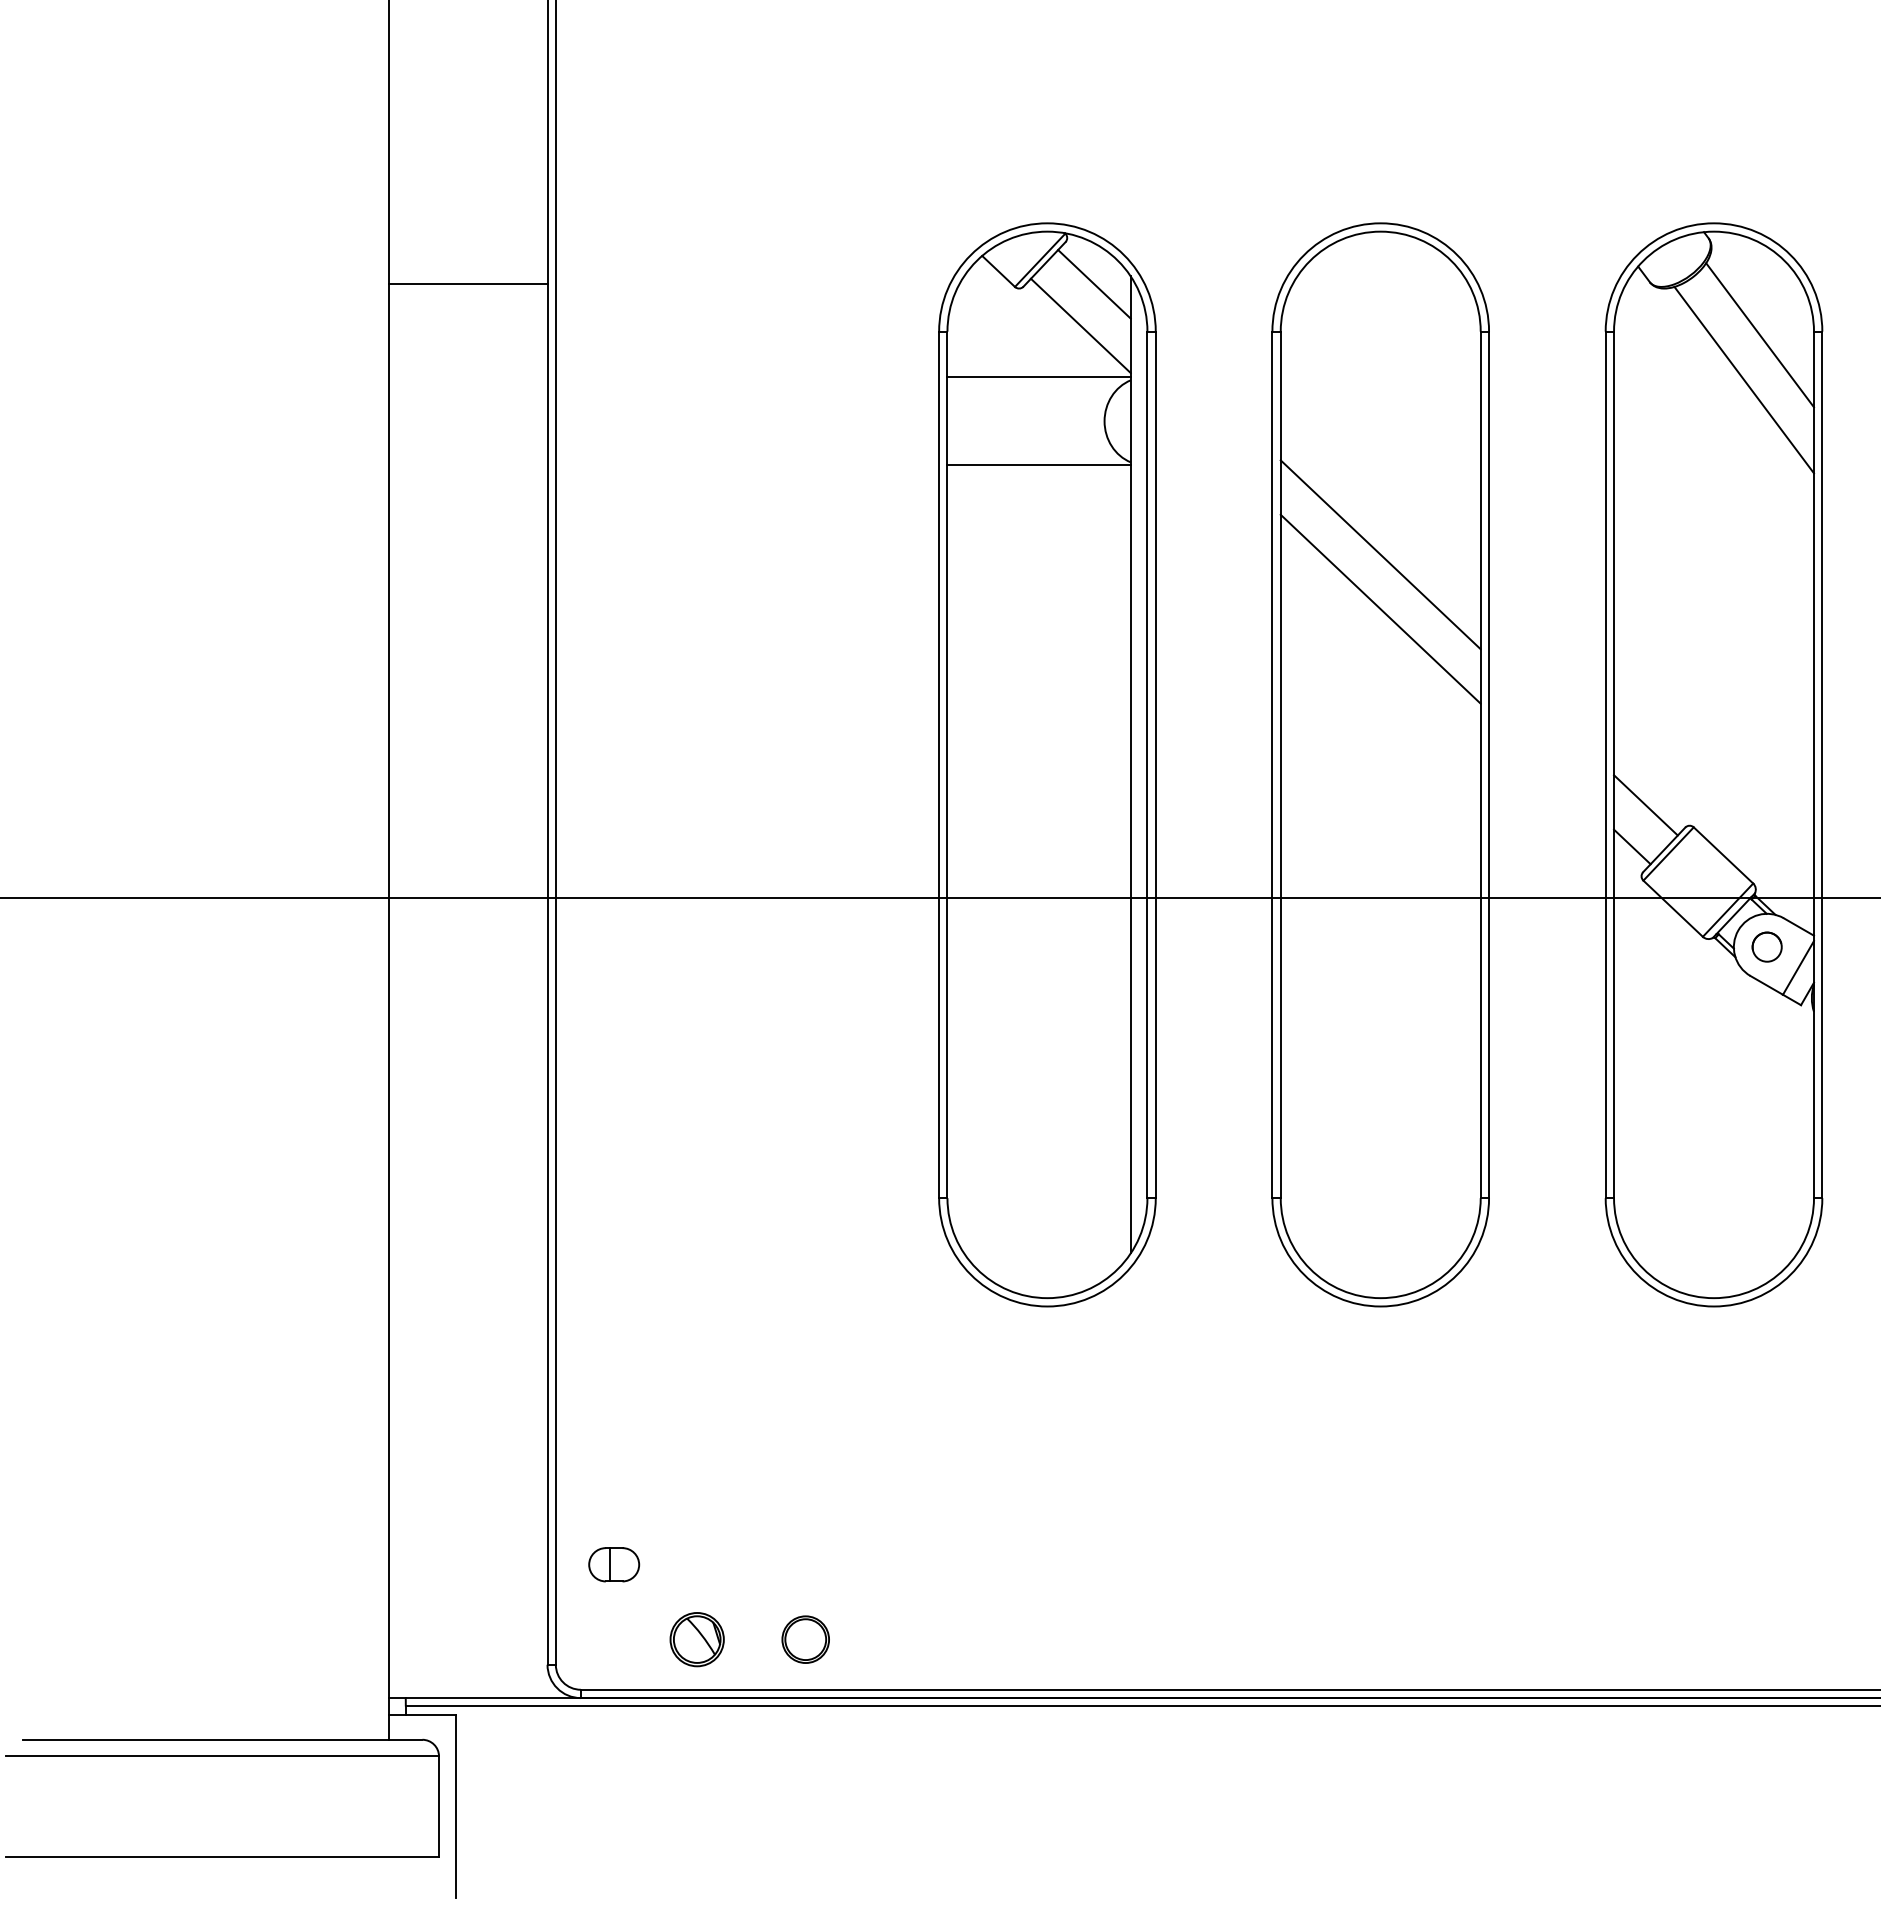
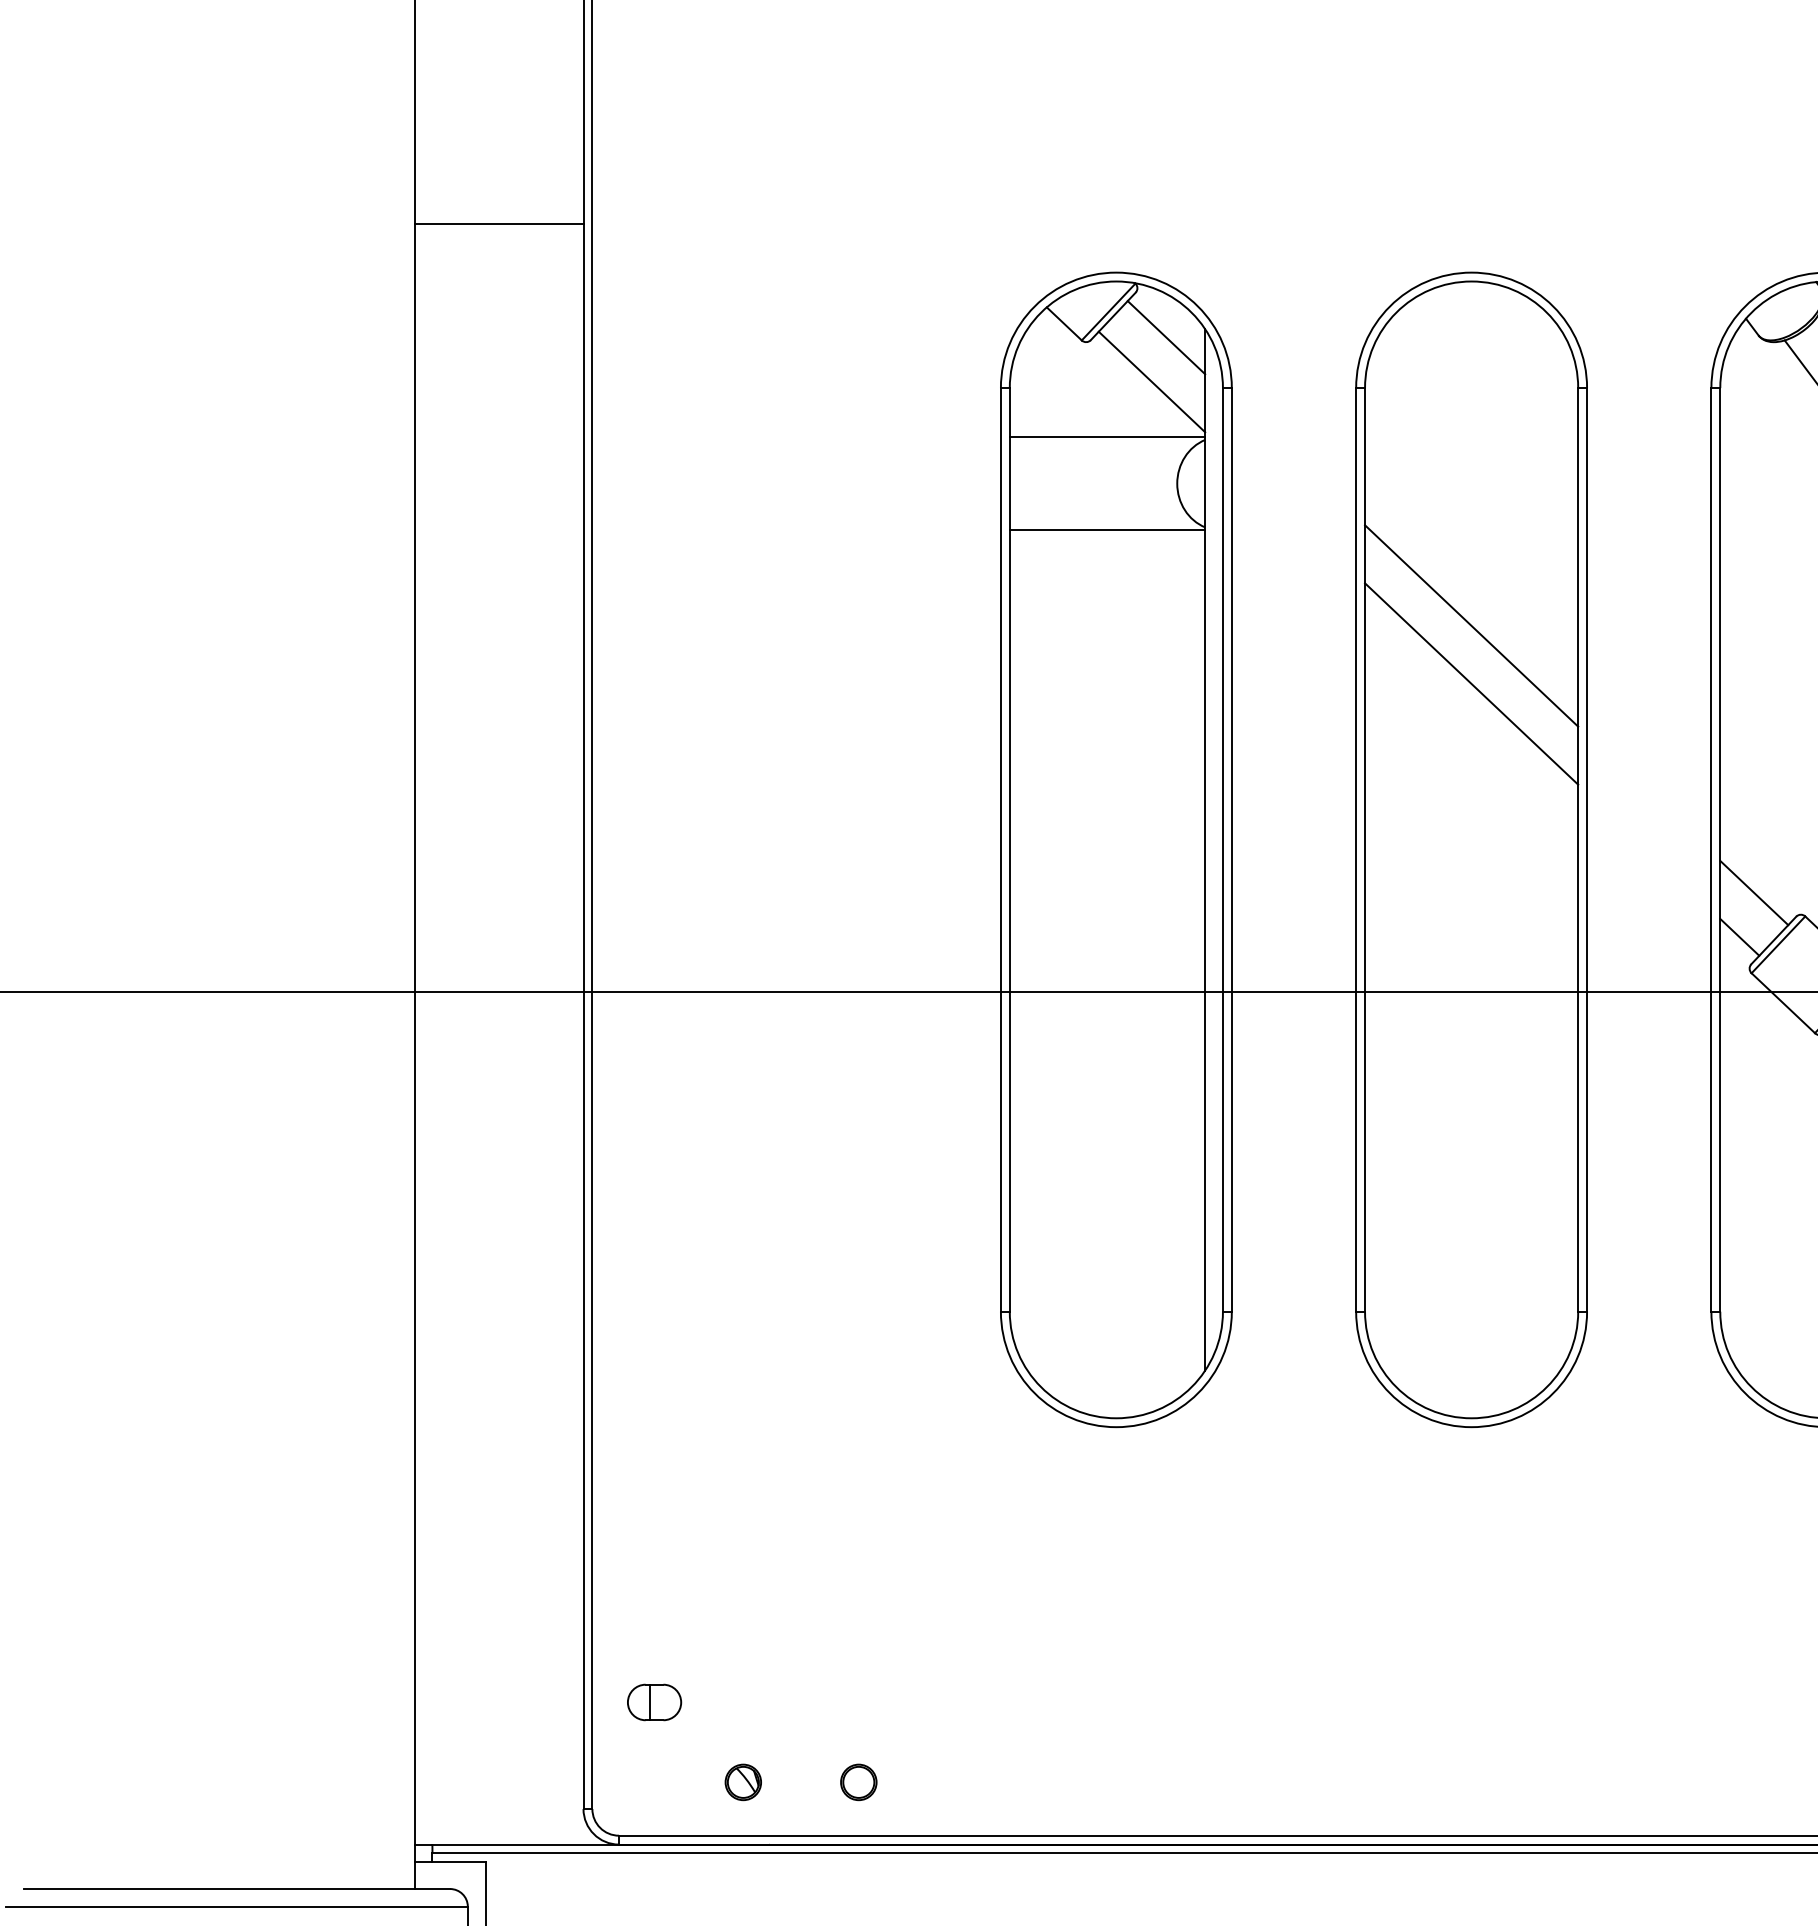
line: (468, 283) -> (499, 223), moved
part: (697, 1639) -> (743, 1782), size x0.62
part: (805, 1639) -> (858, 1782), size x0.71

